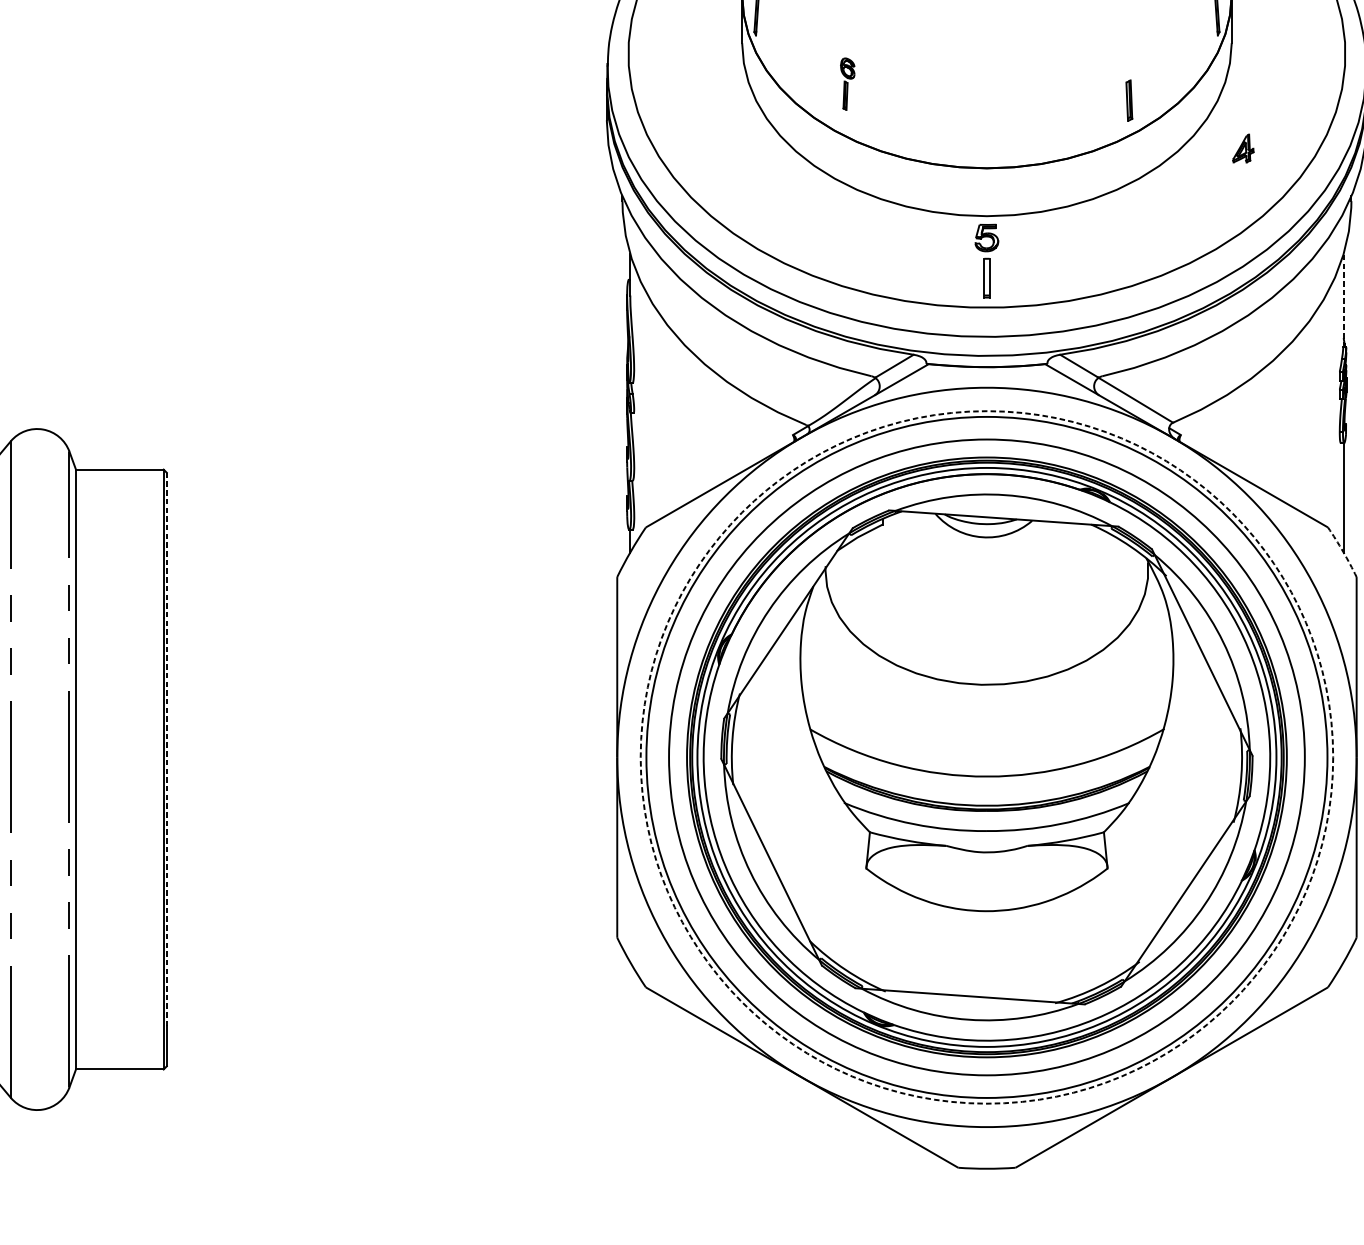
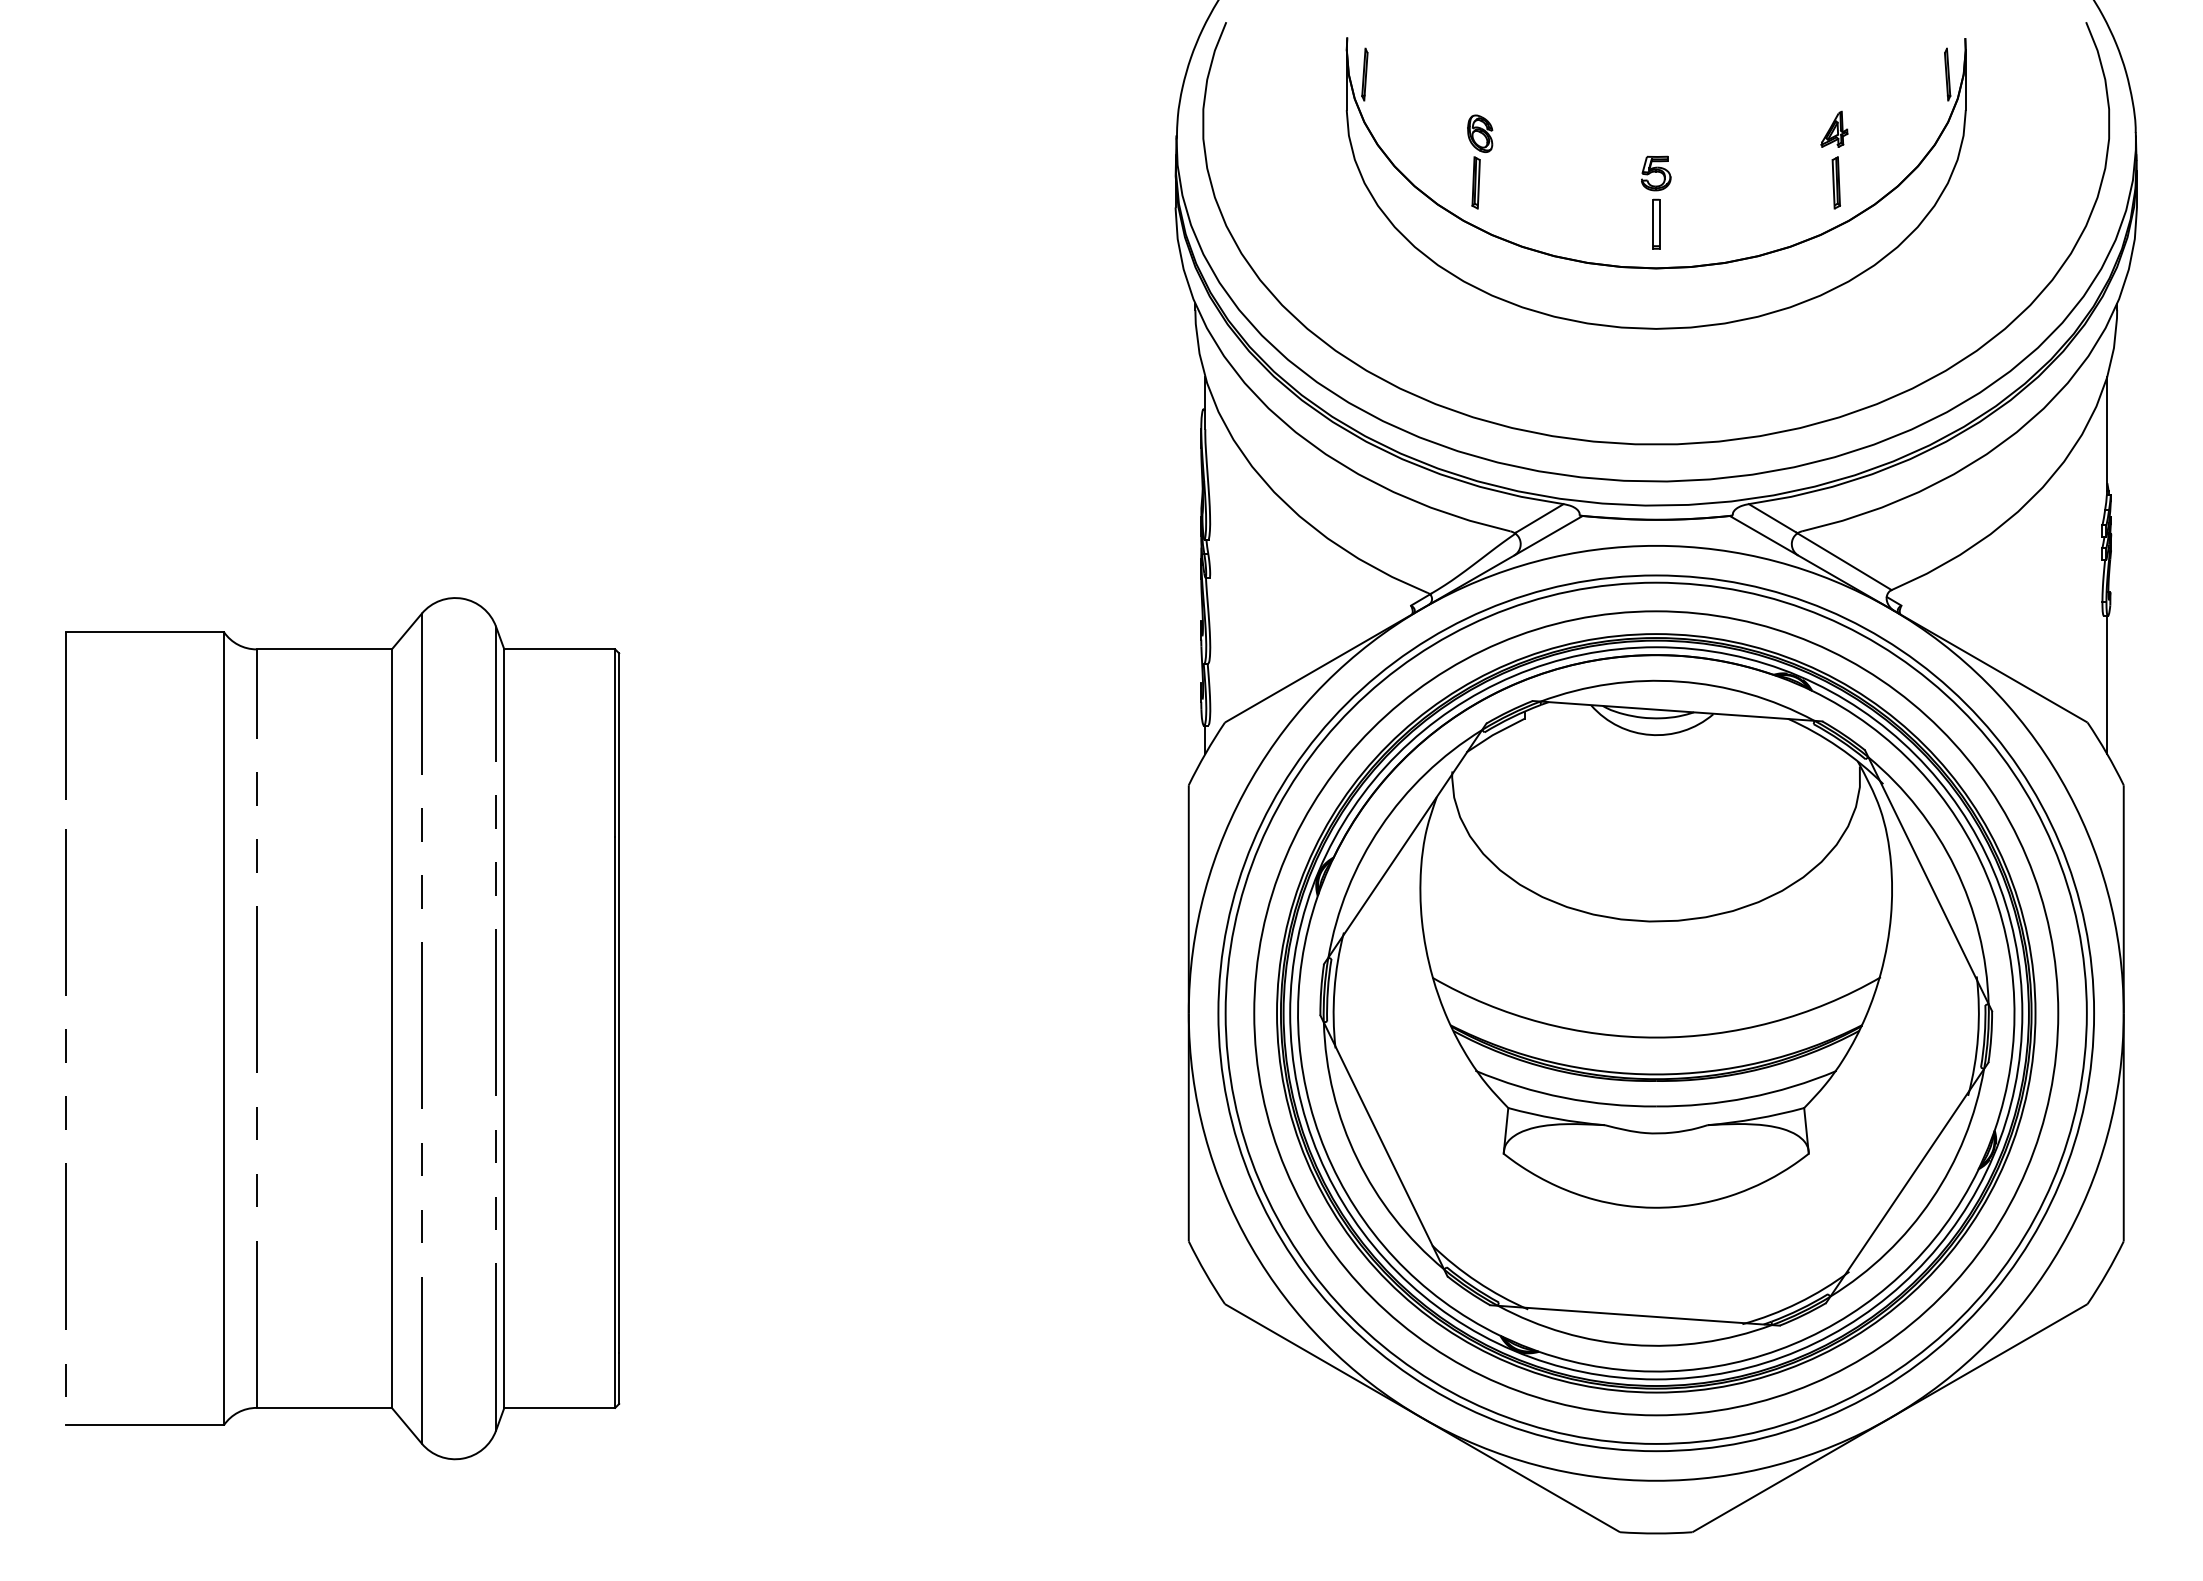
part: (847, 83) -> (1480, 161), size x1.43
part: (1243, 147) -> (1834, 128), moved
part: (987, 260) -> (1656, 202), moved
line: (1343, 300) -> (2107, 435), dashed -> solid
arc: (1342, 551) -> (2106, 753), dashed -> solid
line: (167, 749) -> (619, 1003), dashed -> solid
circle: (987, 757) -> (1656, 1013), dashed -> solid

